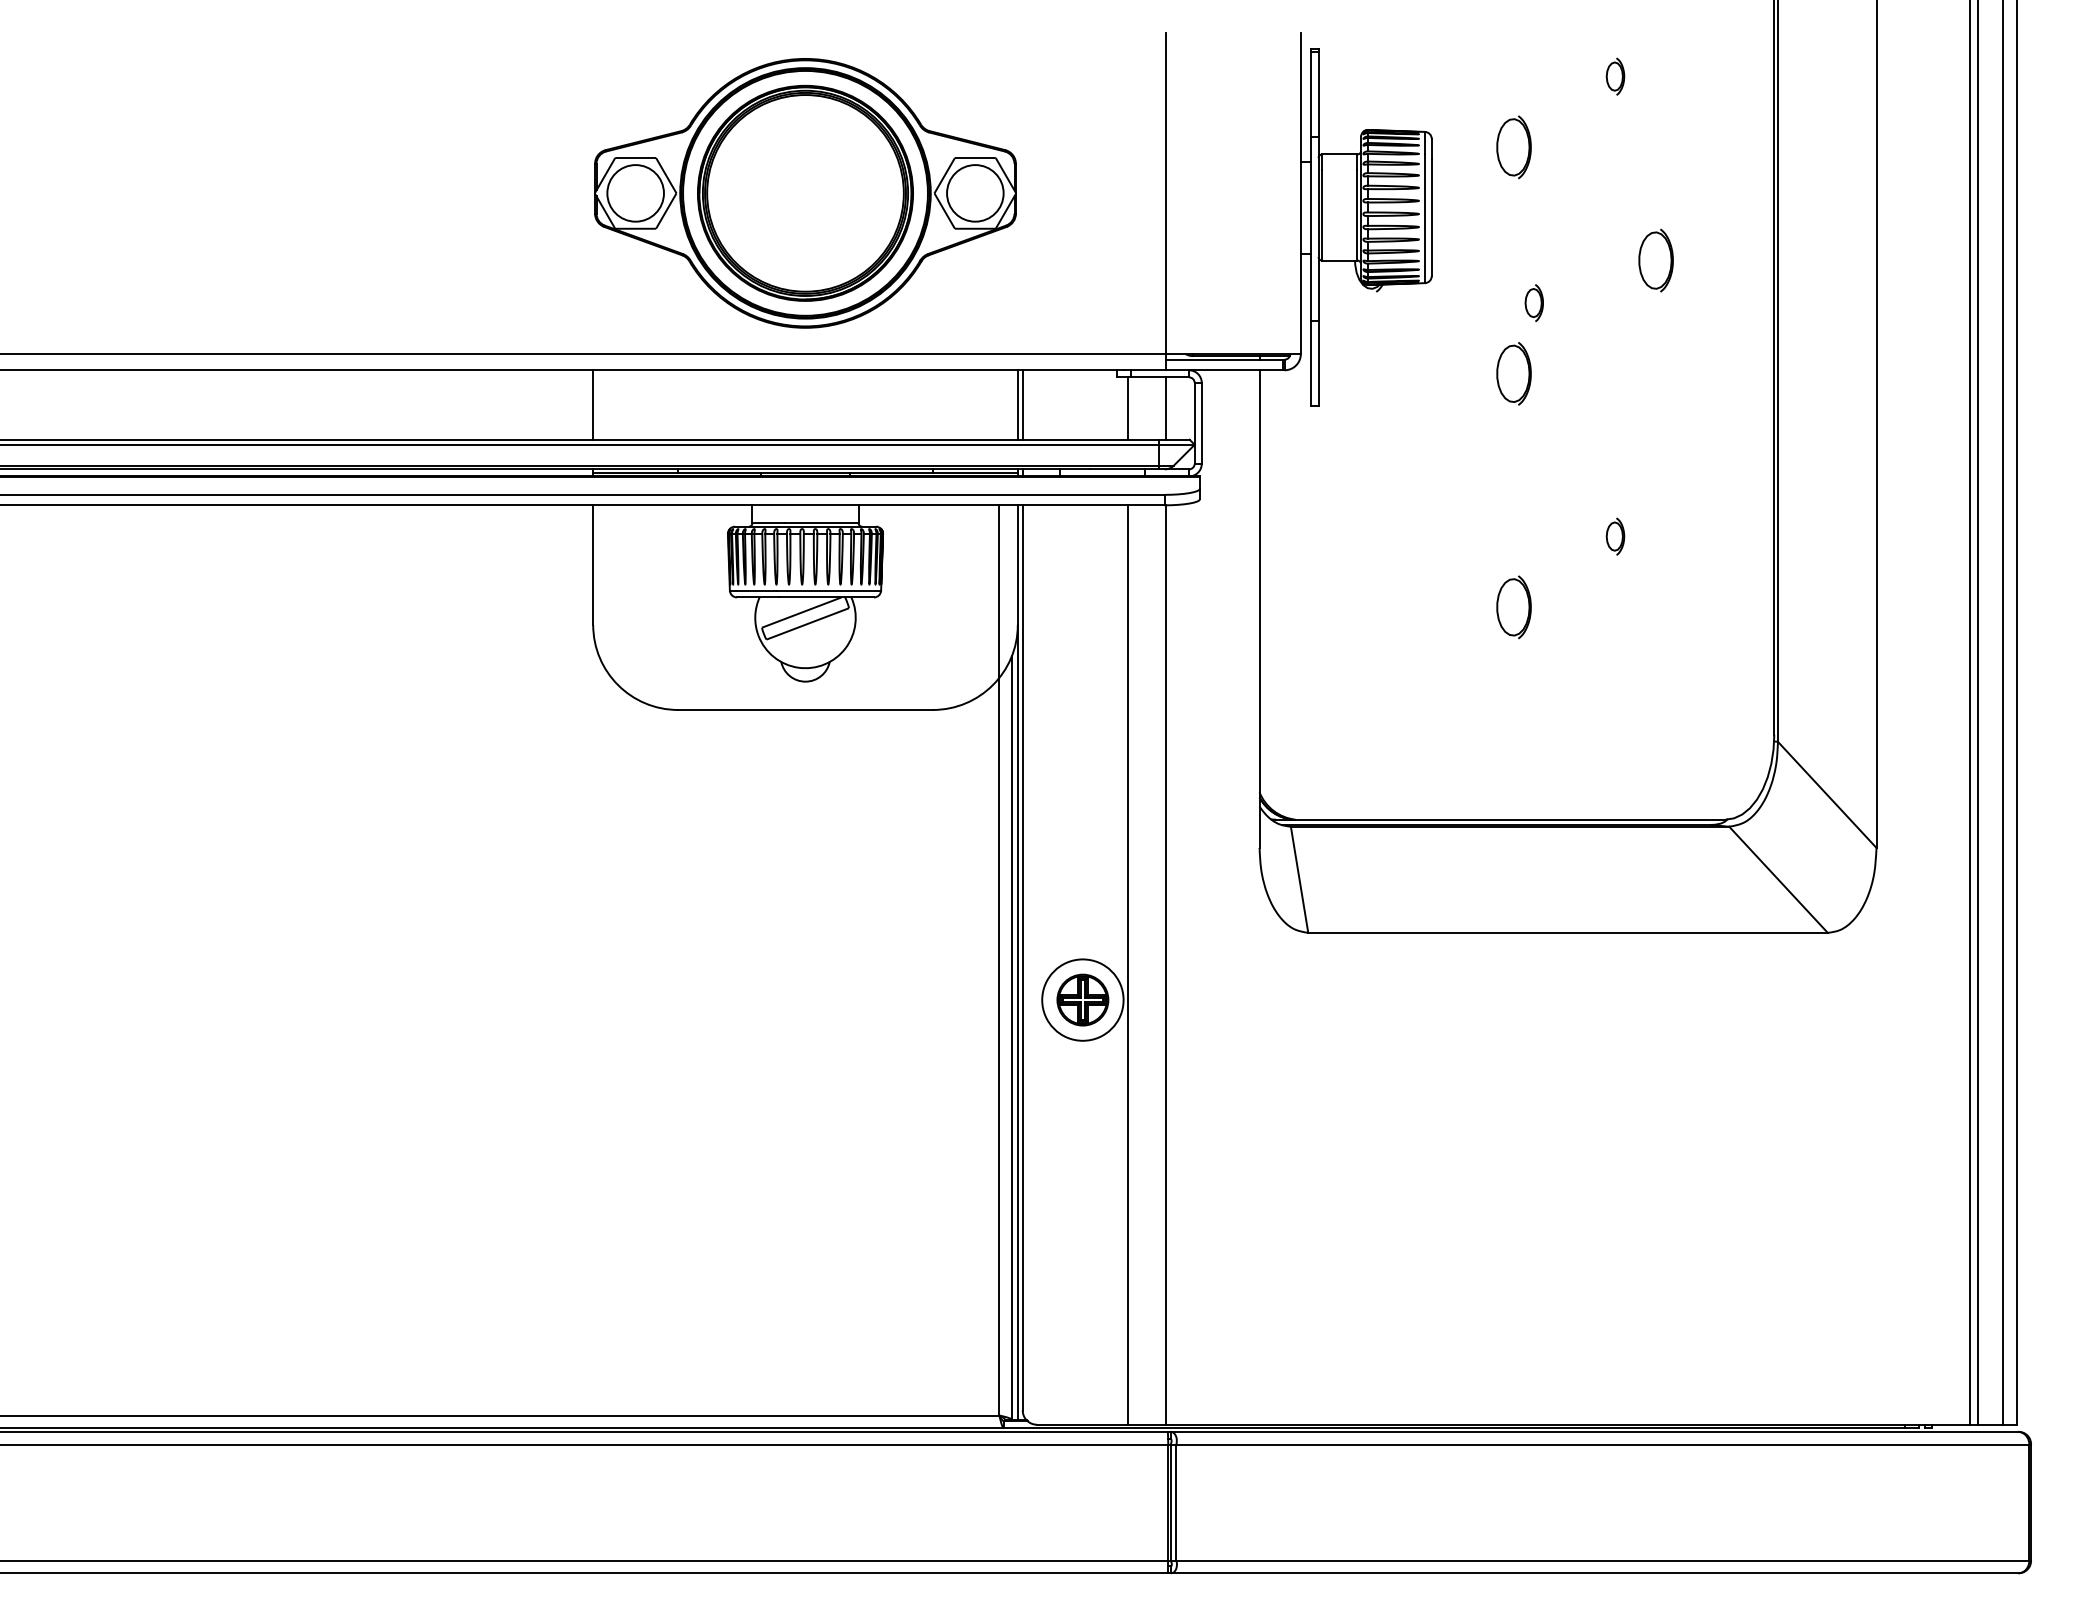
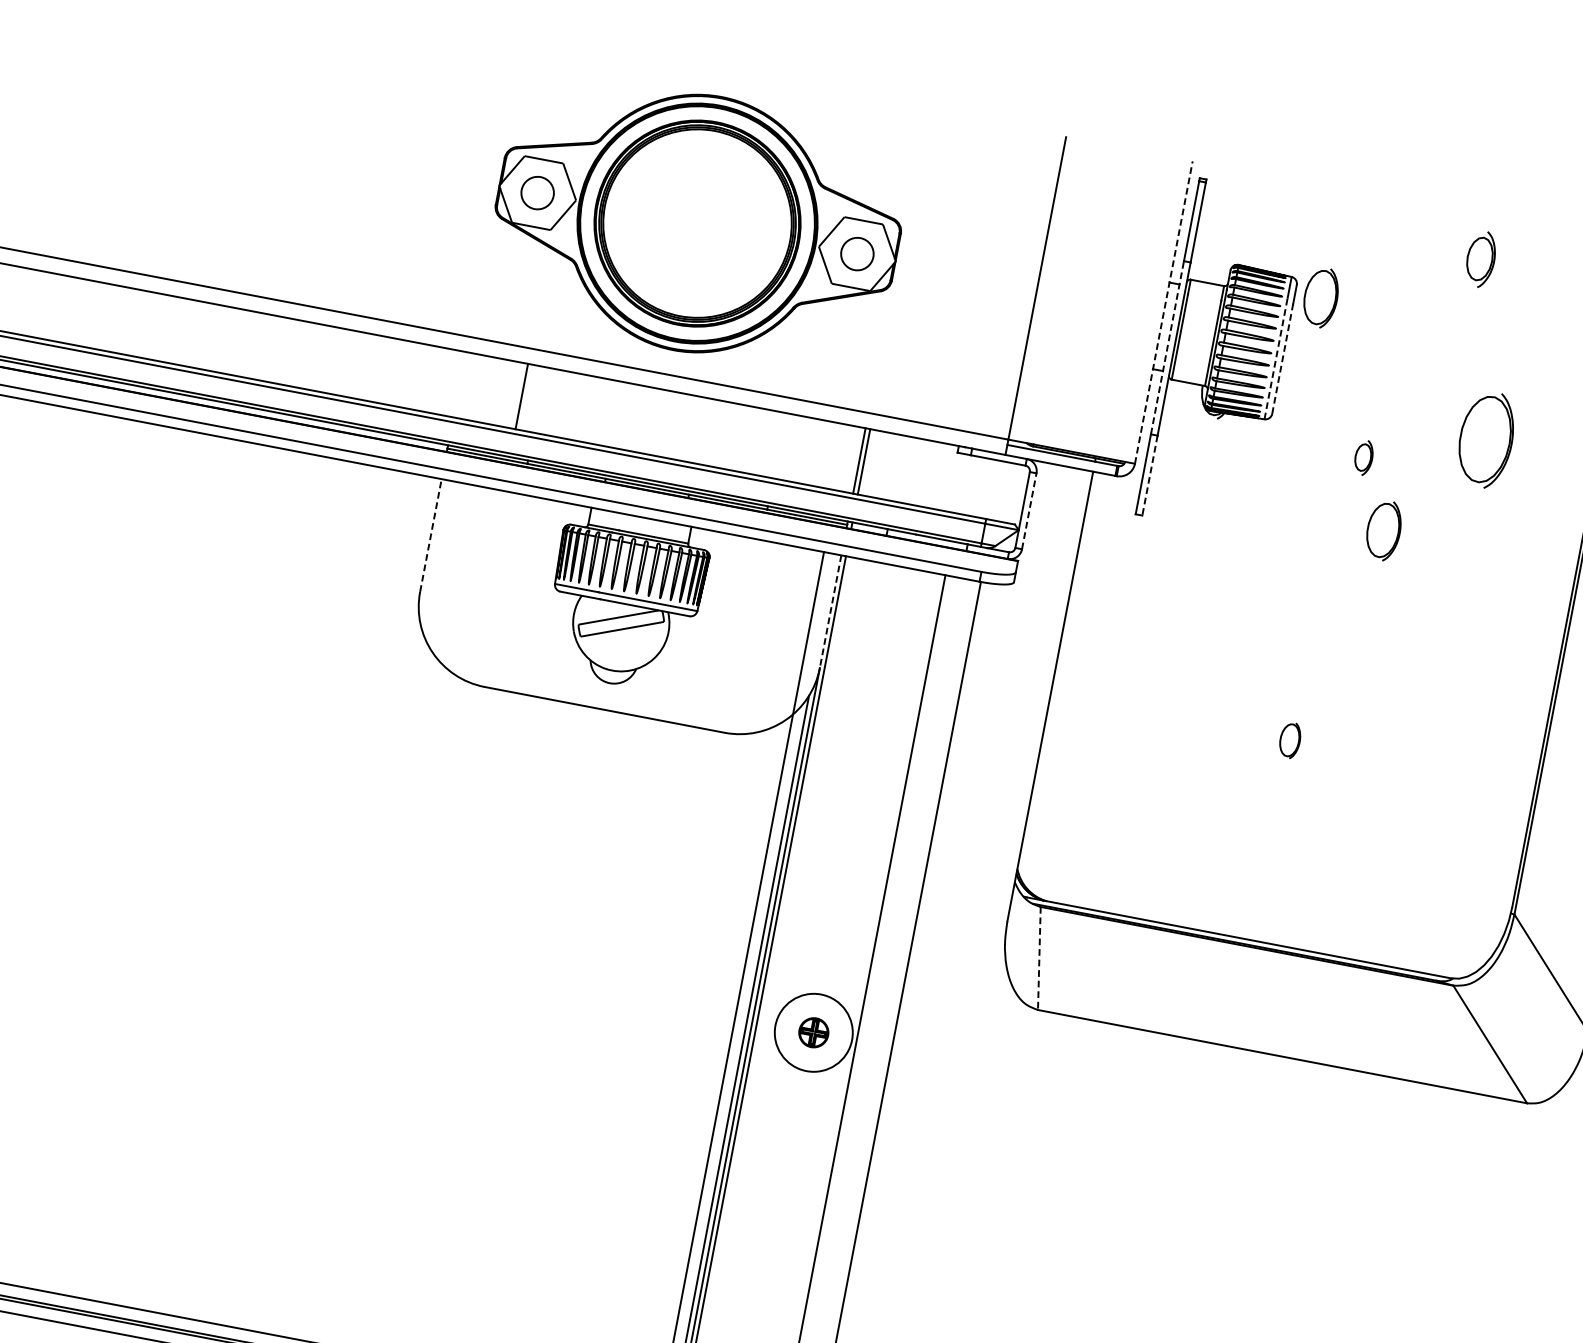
part: (1615, 76) -> (1480, 259), size x1.6
part: (1513, 147) -> (1320, 297), moved
circle: (635, 193) -> (537, 193), size x0.6
circle: (975, 193) -> (857, 254), size x0.6
line: (1300, 193) -> (1163, 312), solid -> dashed
line: (1431, 217) -> (1282, 358), solid -> dashed
line: (1424, 218) -> (1275, 358), solid -> dashed
line: (1311, 228) -> (1167, 347), solid -> dashed
part: (1655, 260) -> (1485, 439), size x1.6
line: (1318, 363) -> (1149, 475), solid -> dashed
part: (1513, 373) -> (1383, 530), moved
line: (593, 404) -> (522, 396), moved
line: (1128, 408) -> (962, 484), removed
line: (1166, 408) -> (998, 490), removed
line: (1201, 422) -> (1029, 510), solid -> dashed
part: (1615, 536) -> (1398, 692), removed
line: (593, 565) -> (431, 535), solid -> dashed
line: (1017, 565) -> (830, 611), solid -> dashed
part: (1513, 606) -> (1289, 739), size x0.6
line: (1299, 879) -> (1039, 958), solid -> dashed
part: (1082, 999) -> (813, 1032), size x0.6

